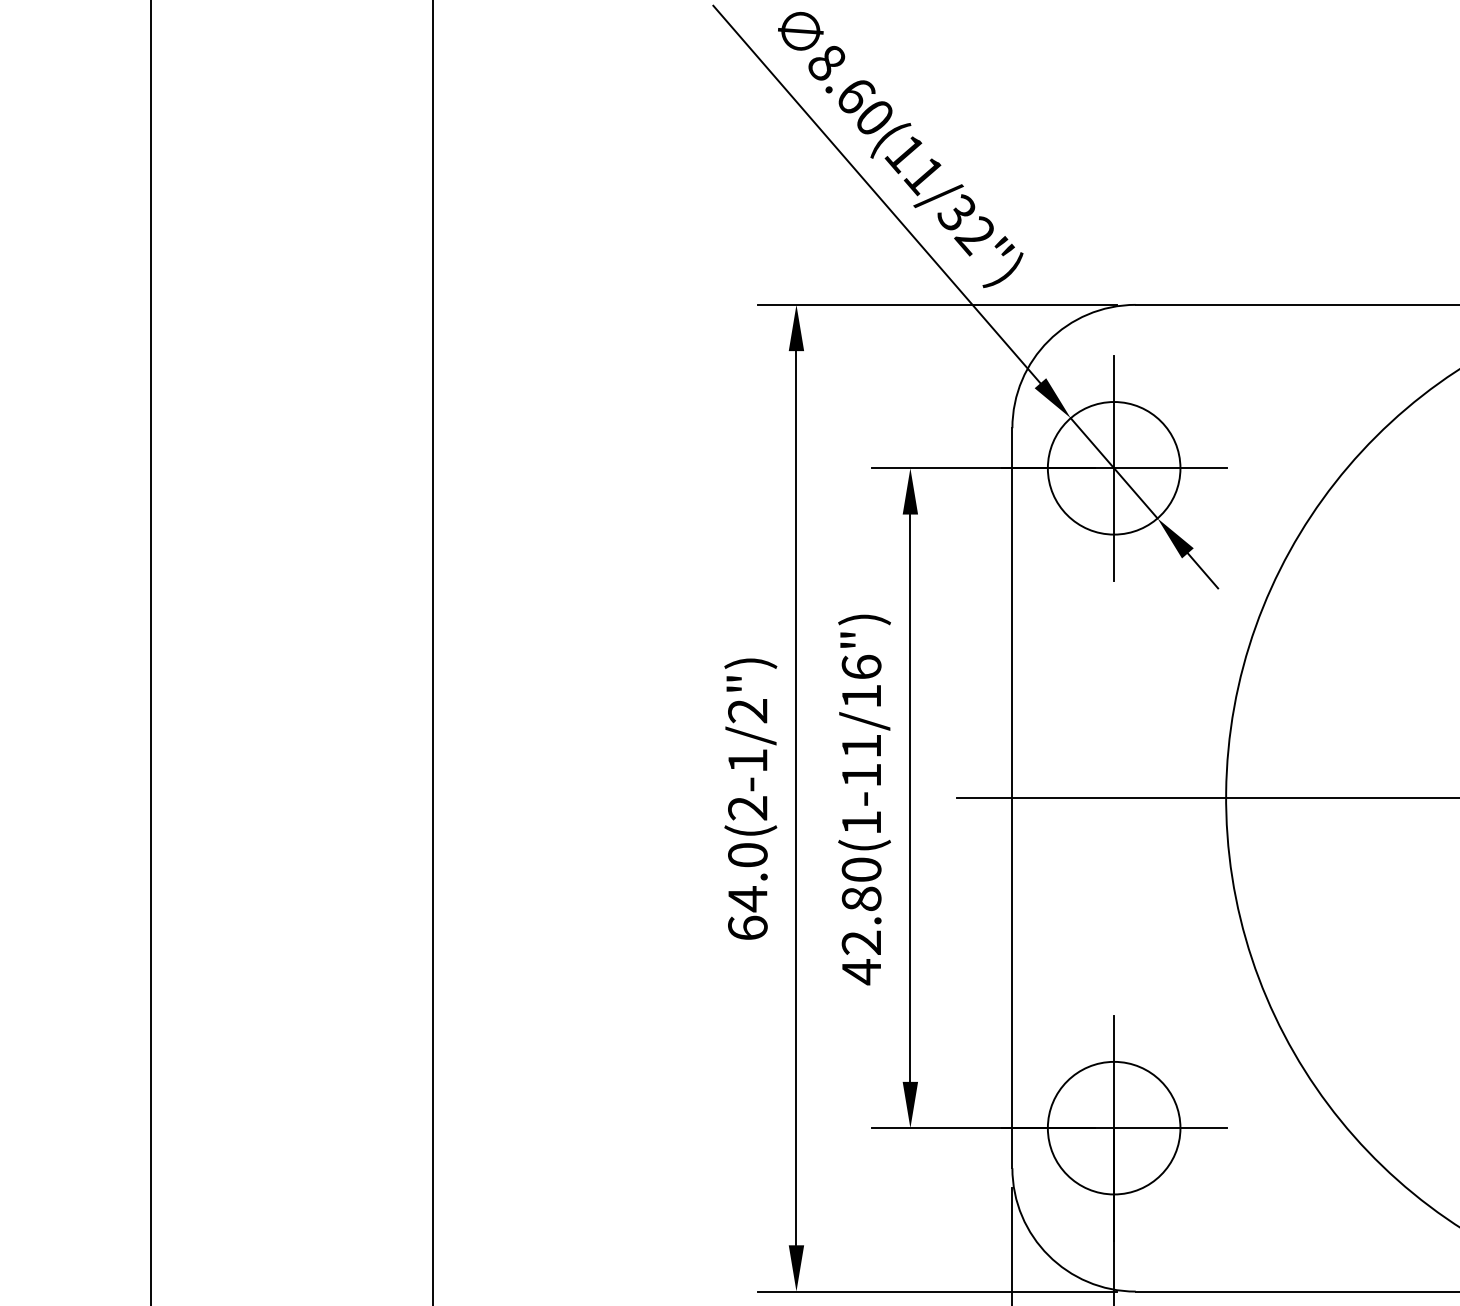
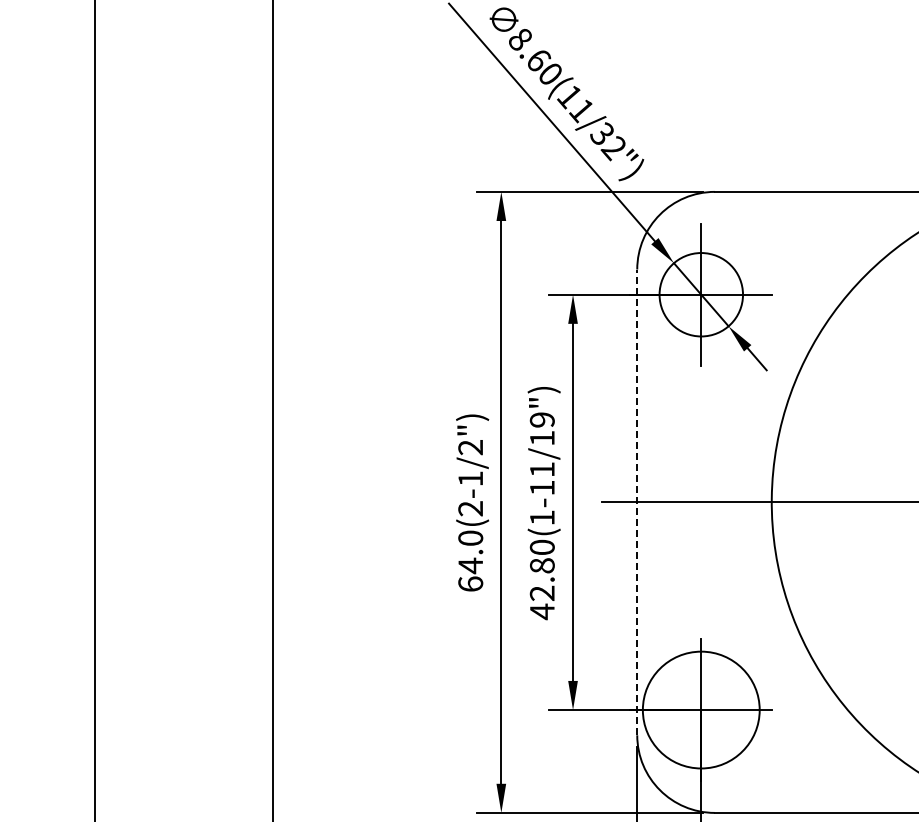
text: (860, 666) -> (541, 419), 42.80(1-11/16") -> 42.80(1-11/19")
line: (1012, 798) -> (637, 502), solid -> dashed
circle: (1114, 1127) -> (701, 709), size x1.4

